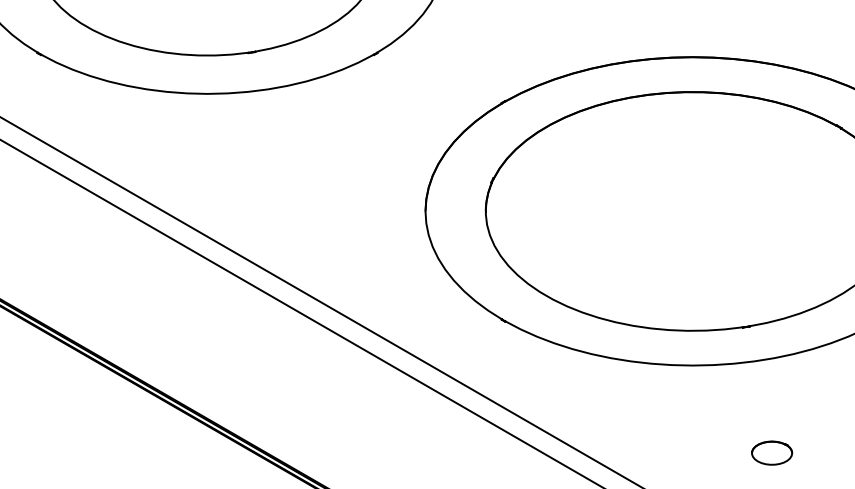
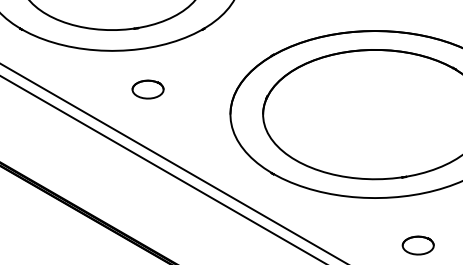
part: (272, 165) -> (147, 89), added
part: (770, 453) -> (417, 245), size x1.43

